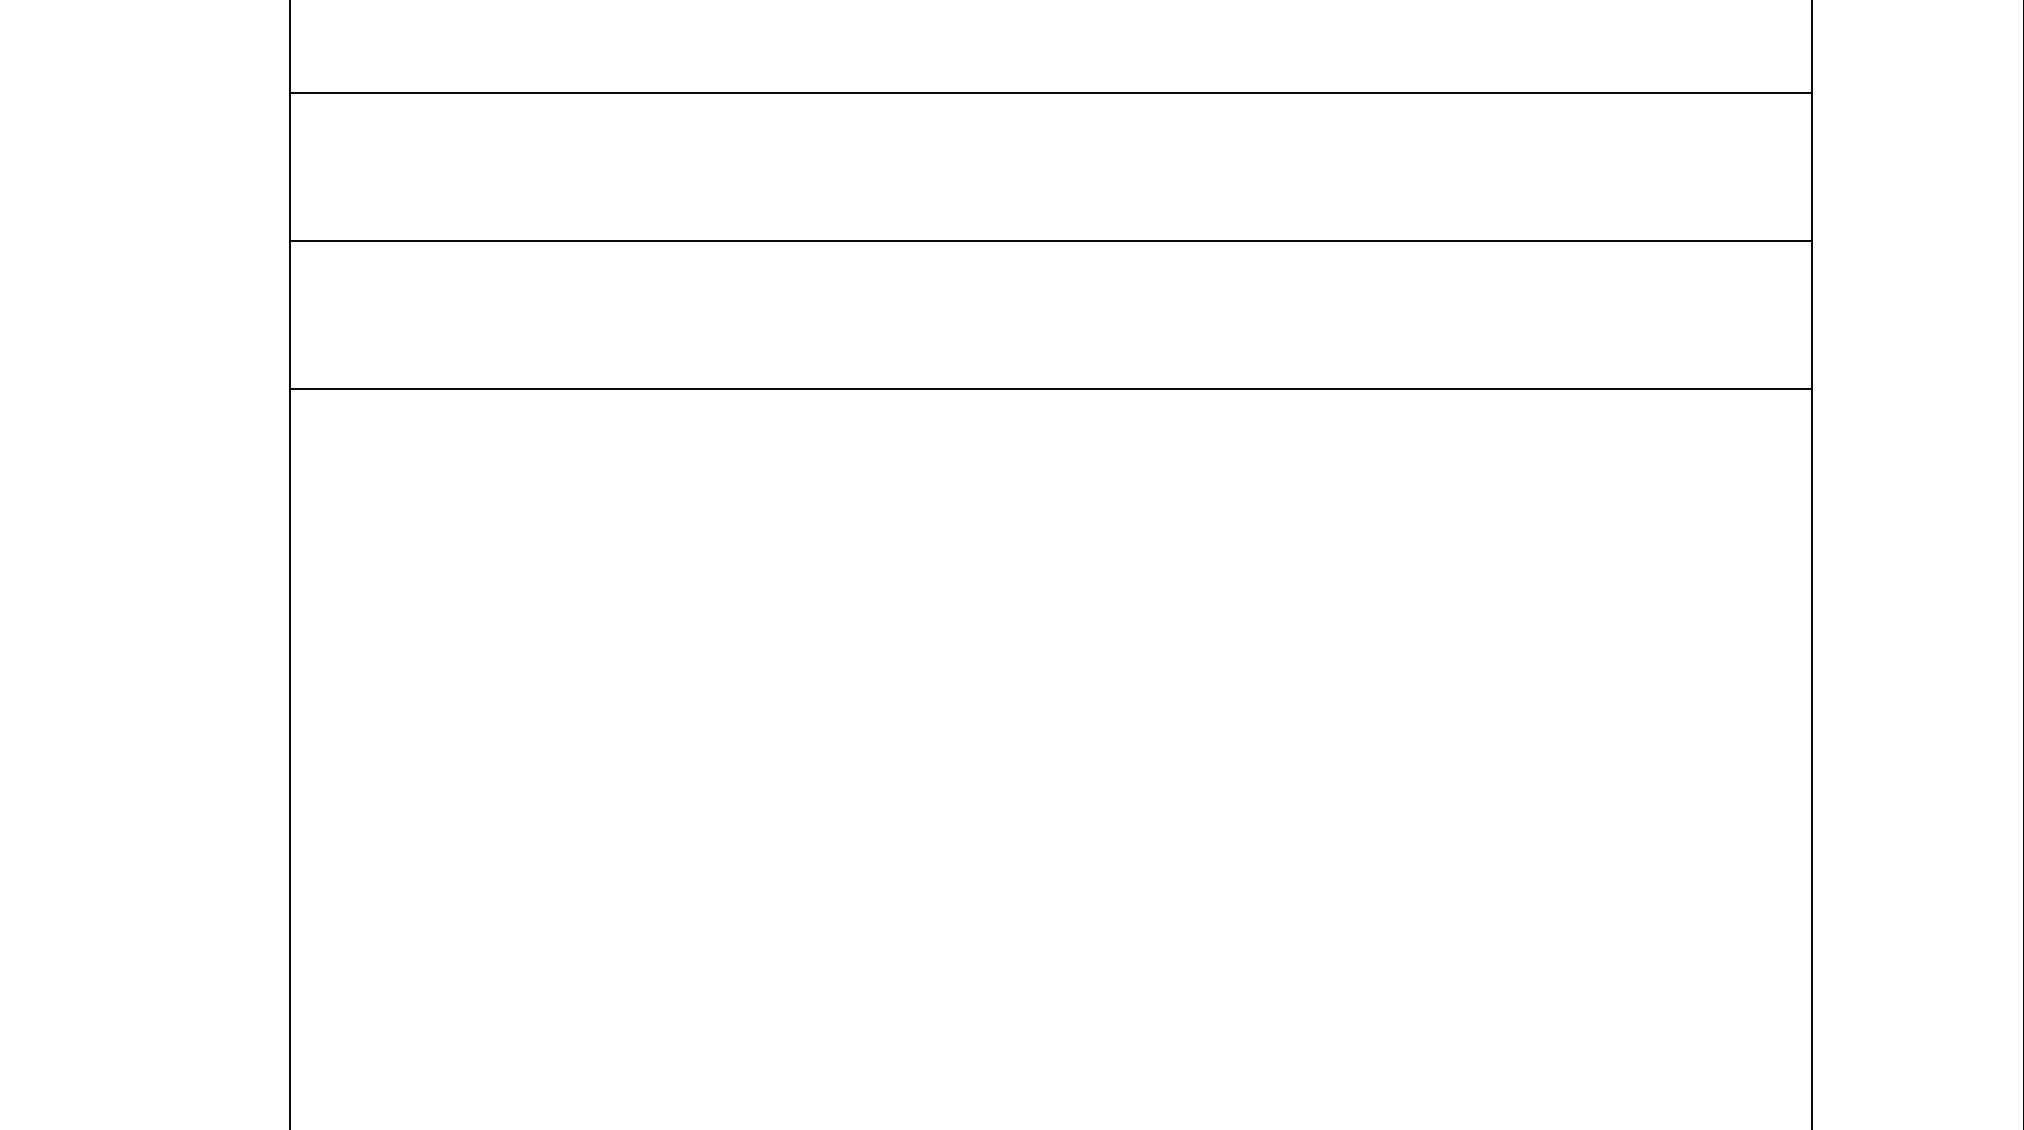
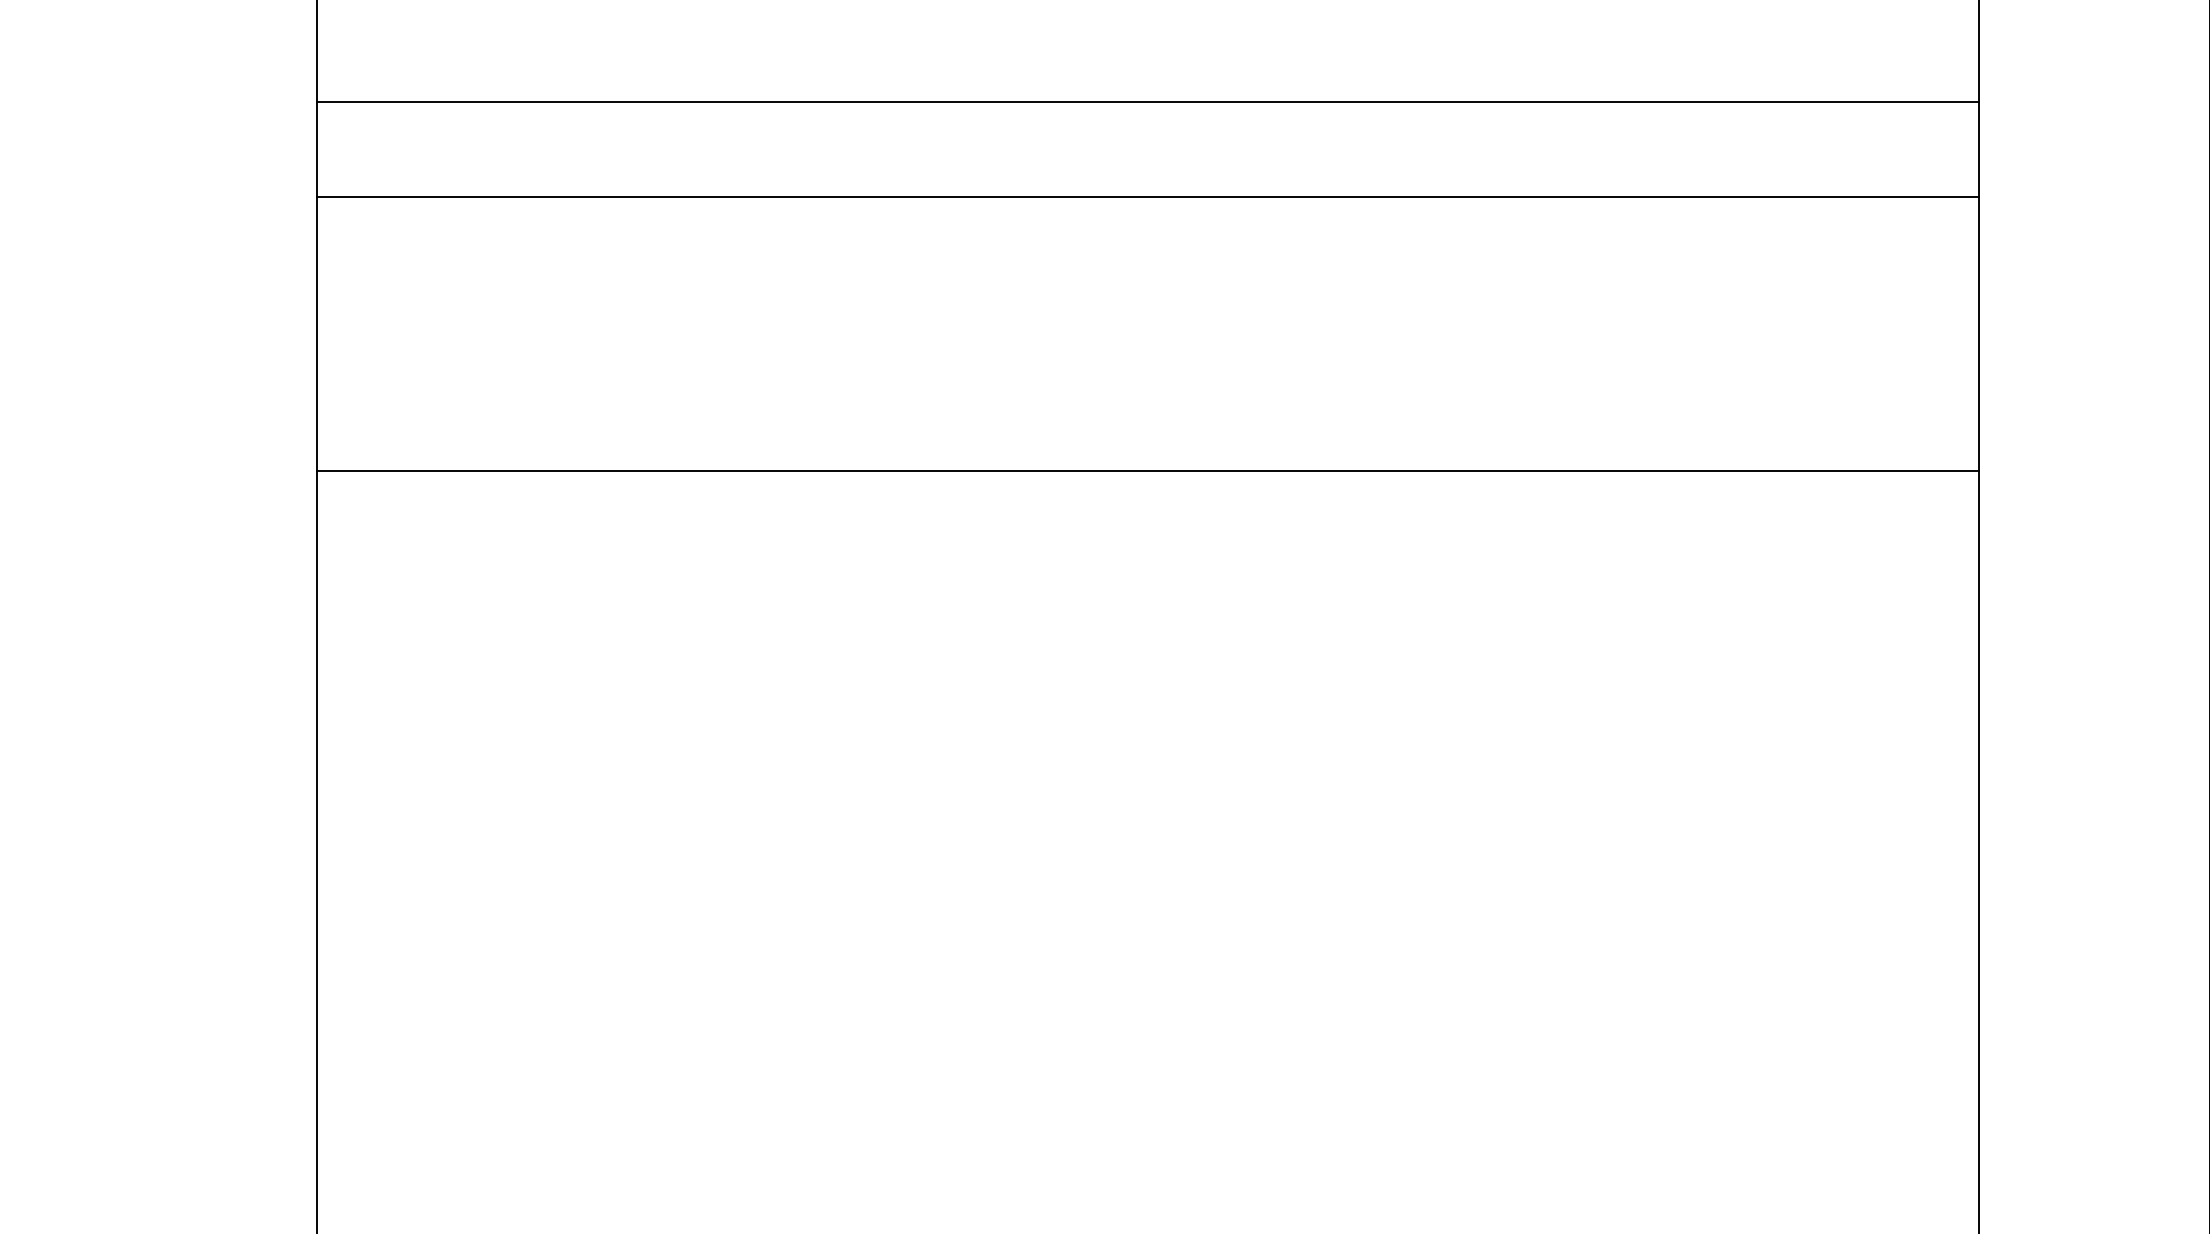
line: (1050, 241) -> (1147, 196), moved
line: (1050, 389) -> (1147, 471), moved

